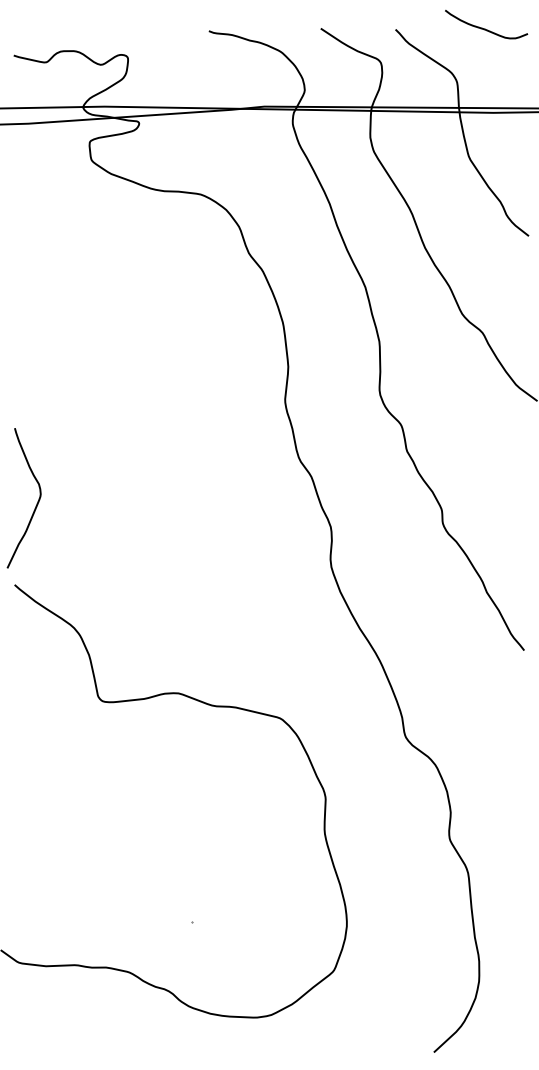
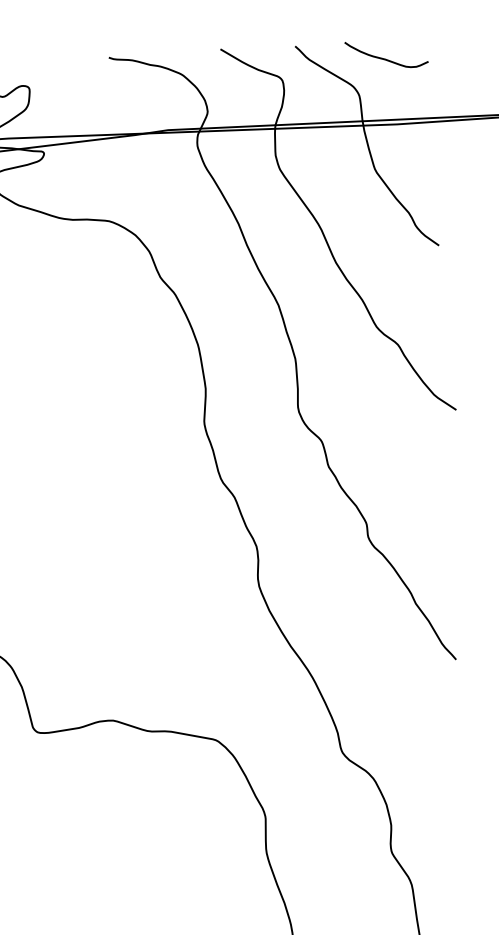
curve: (485, 28) -> (385, 58), moved

